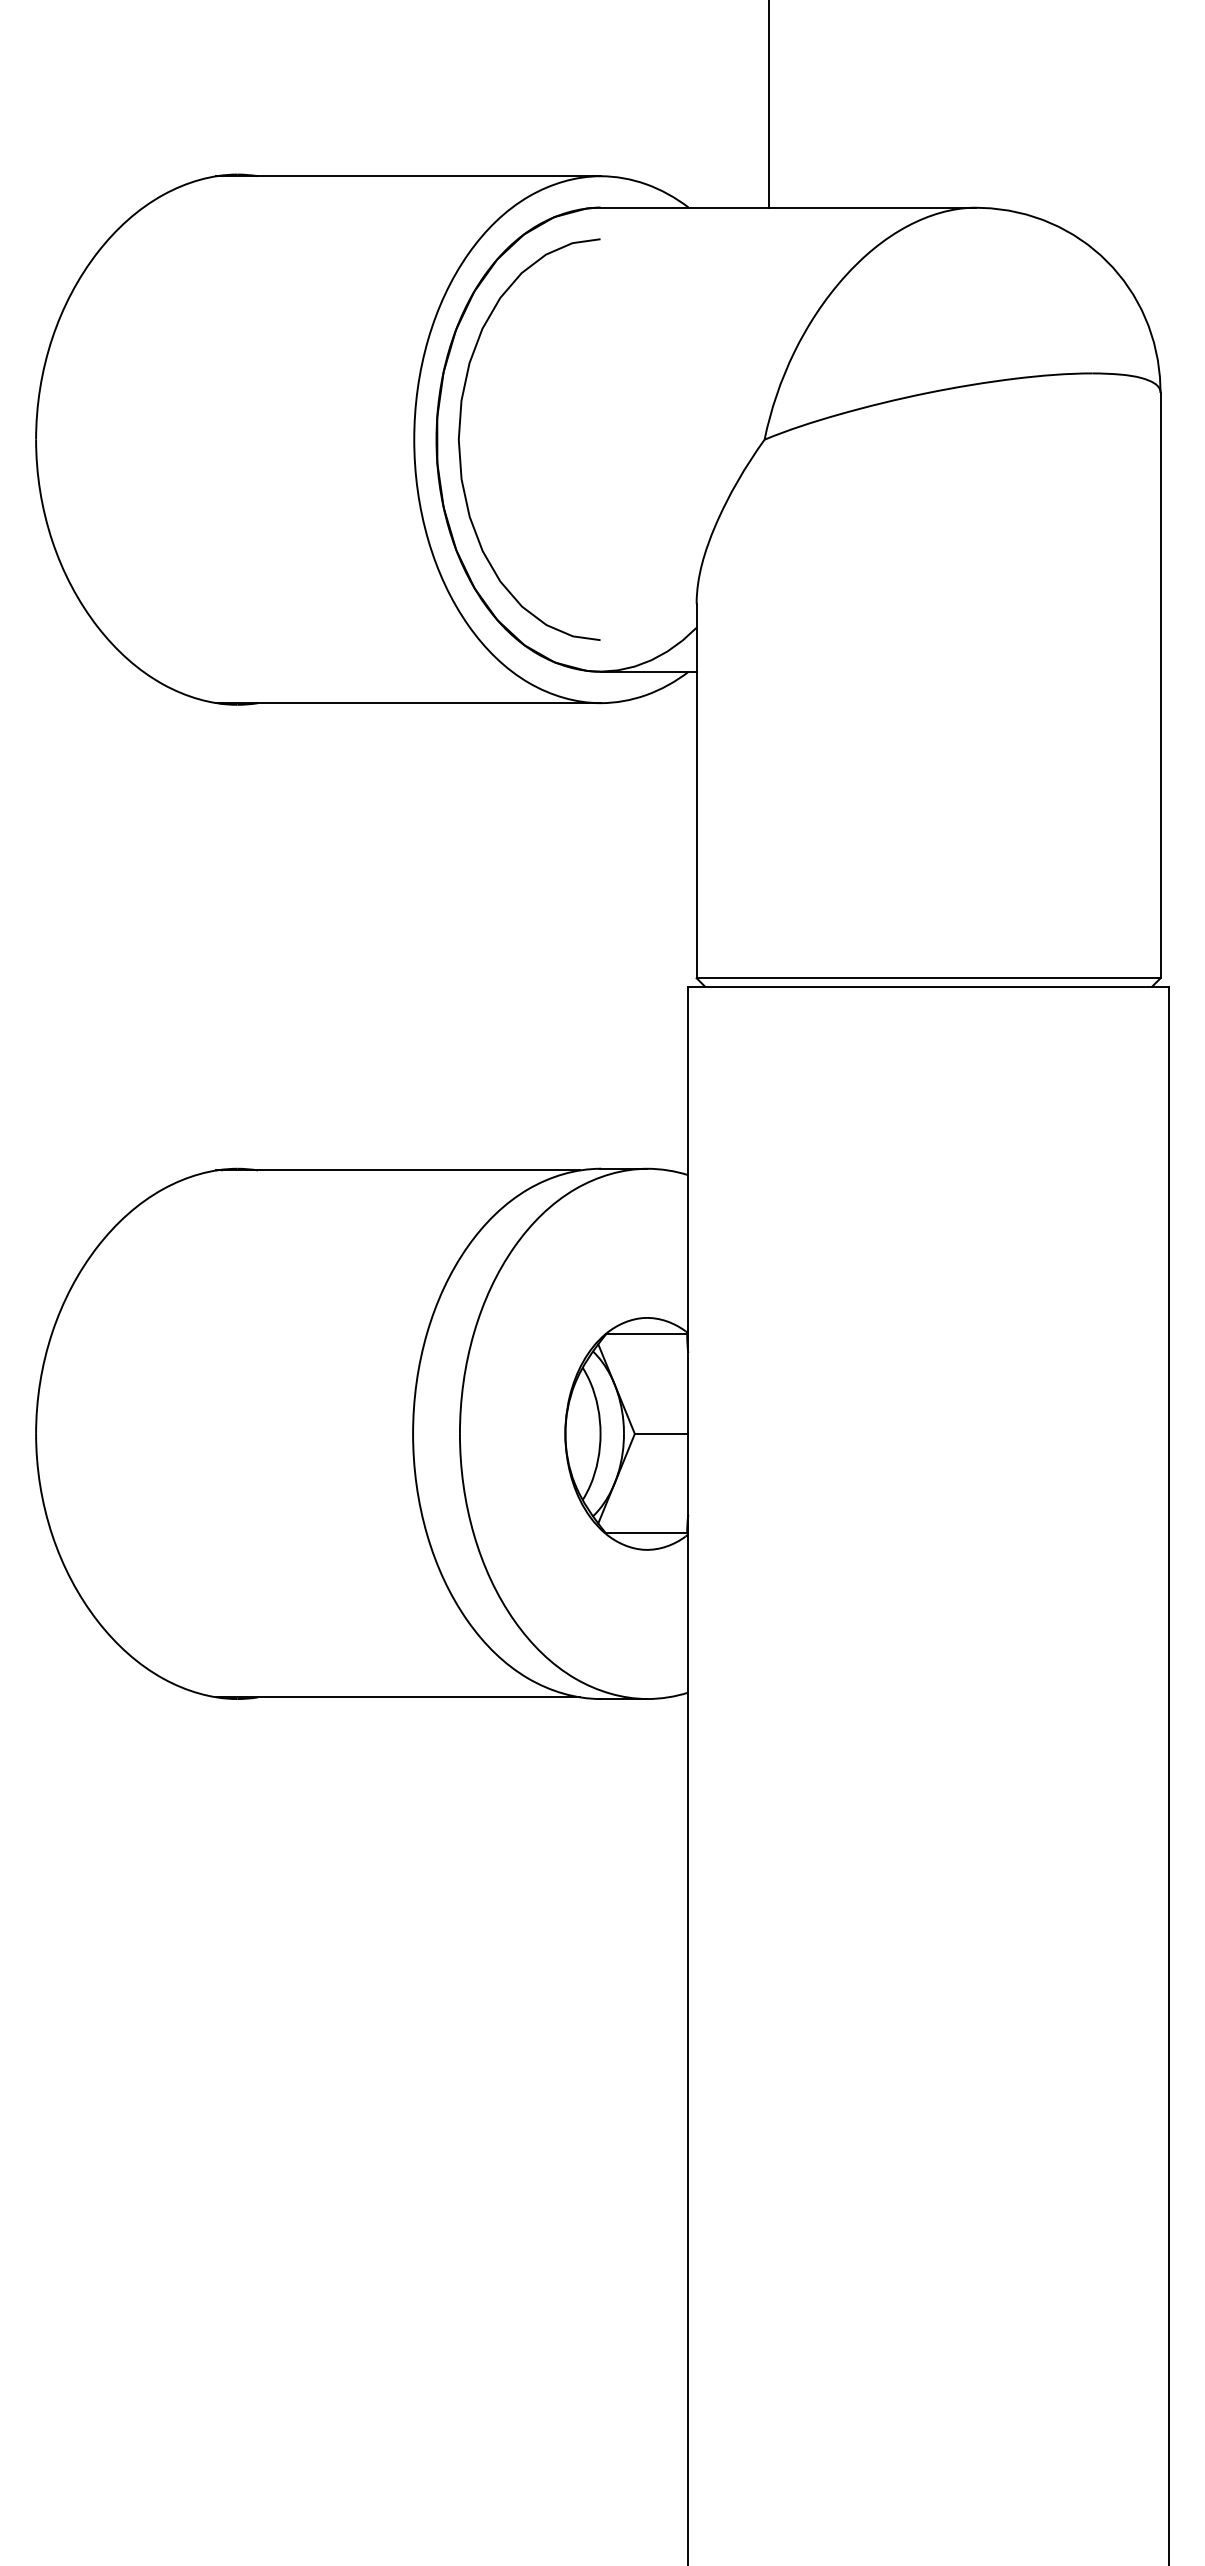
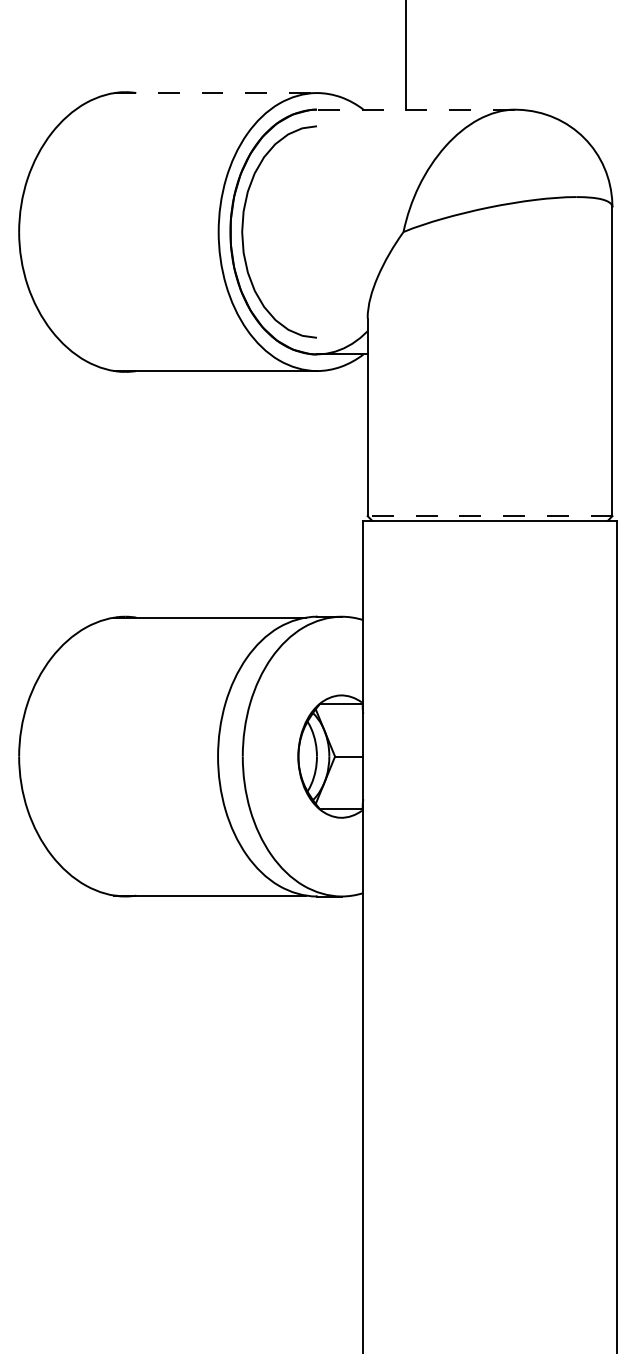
line: (410, 177) -> (216, 93), solid -> dashed
line: (787, 207) -> (415, 109), solid -> dashed
line: (927, 978) -> (489, 516), solid -> dashed

